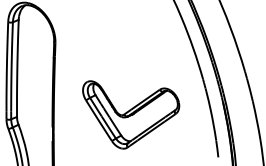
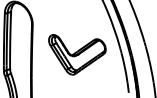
part: (131, 114) -> (77, 54), moved

